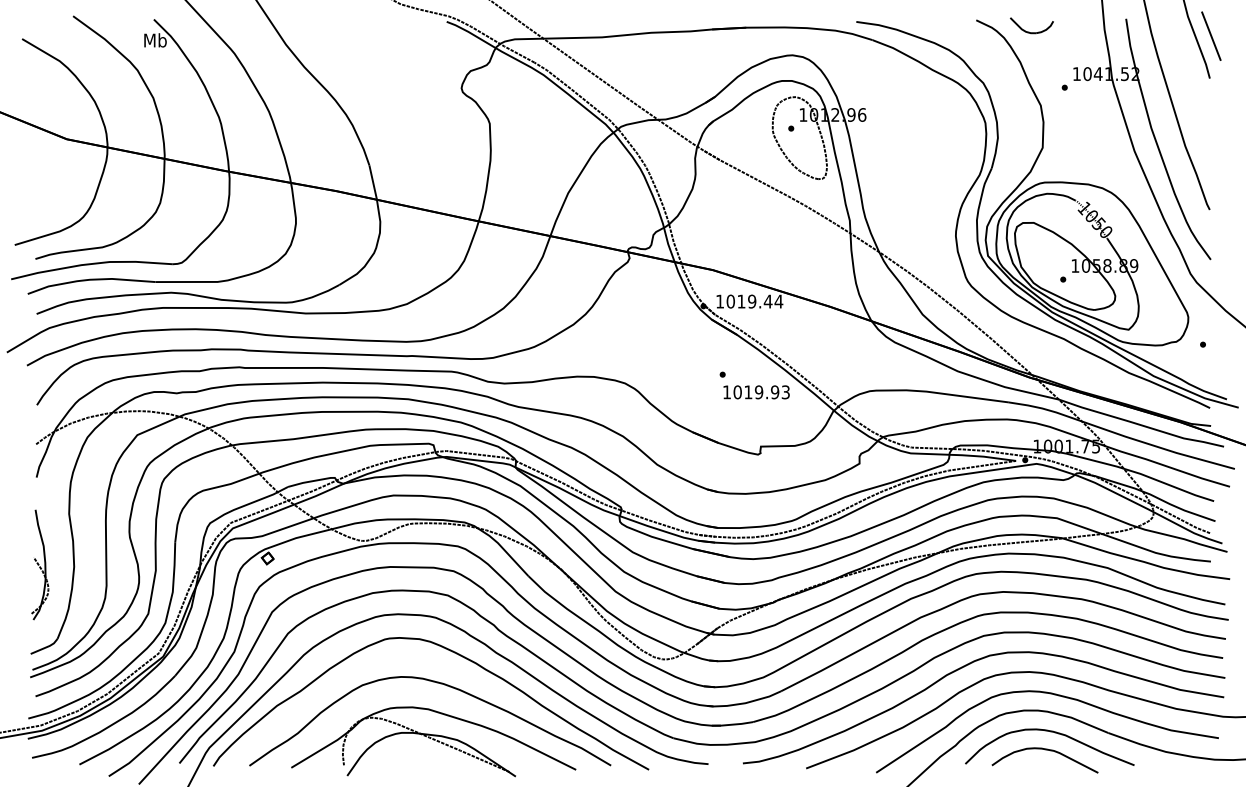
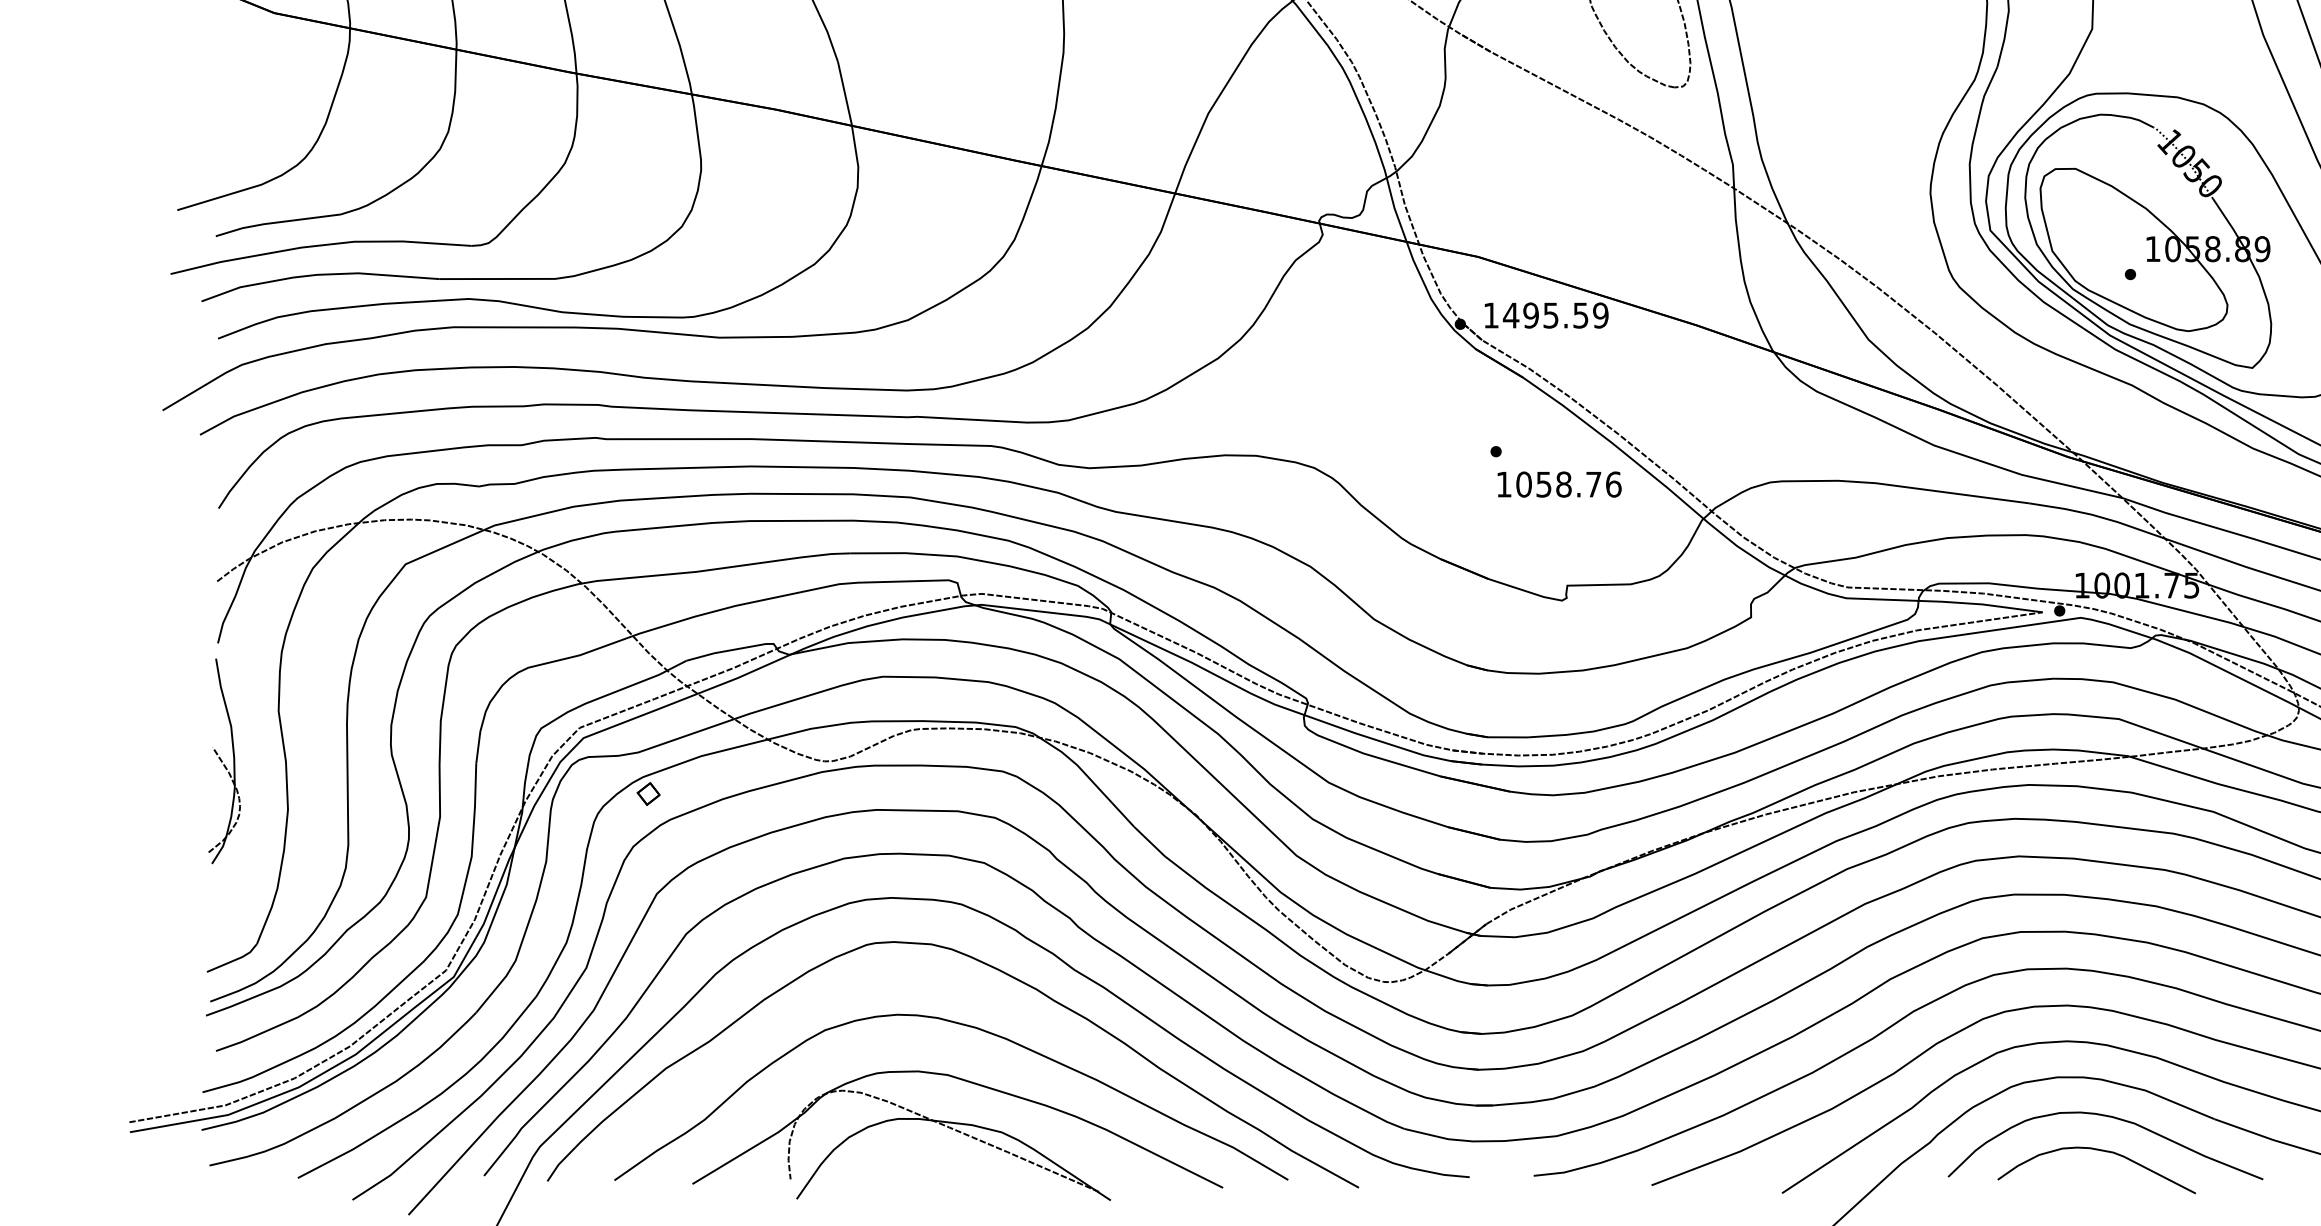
text: (754, 301) -> (1555, 315), 1019.44 -> 1495.59
text: (767, 392) -> (1579, 484), 1019.93 -> 1058.76
part: (40, 564) -> (225, 760), moved

